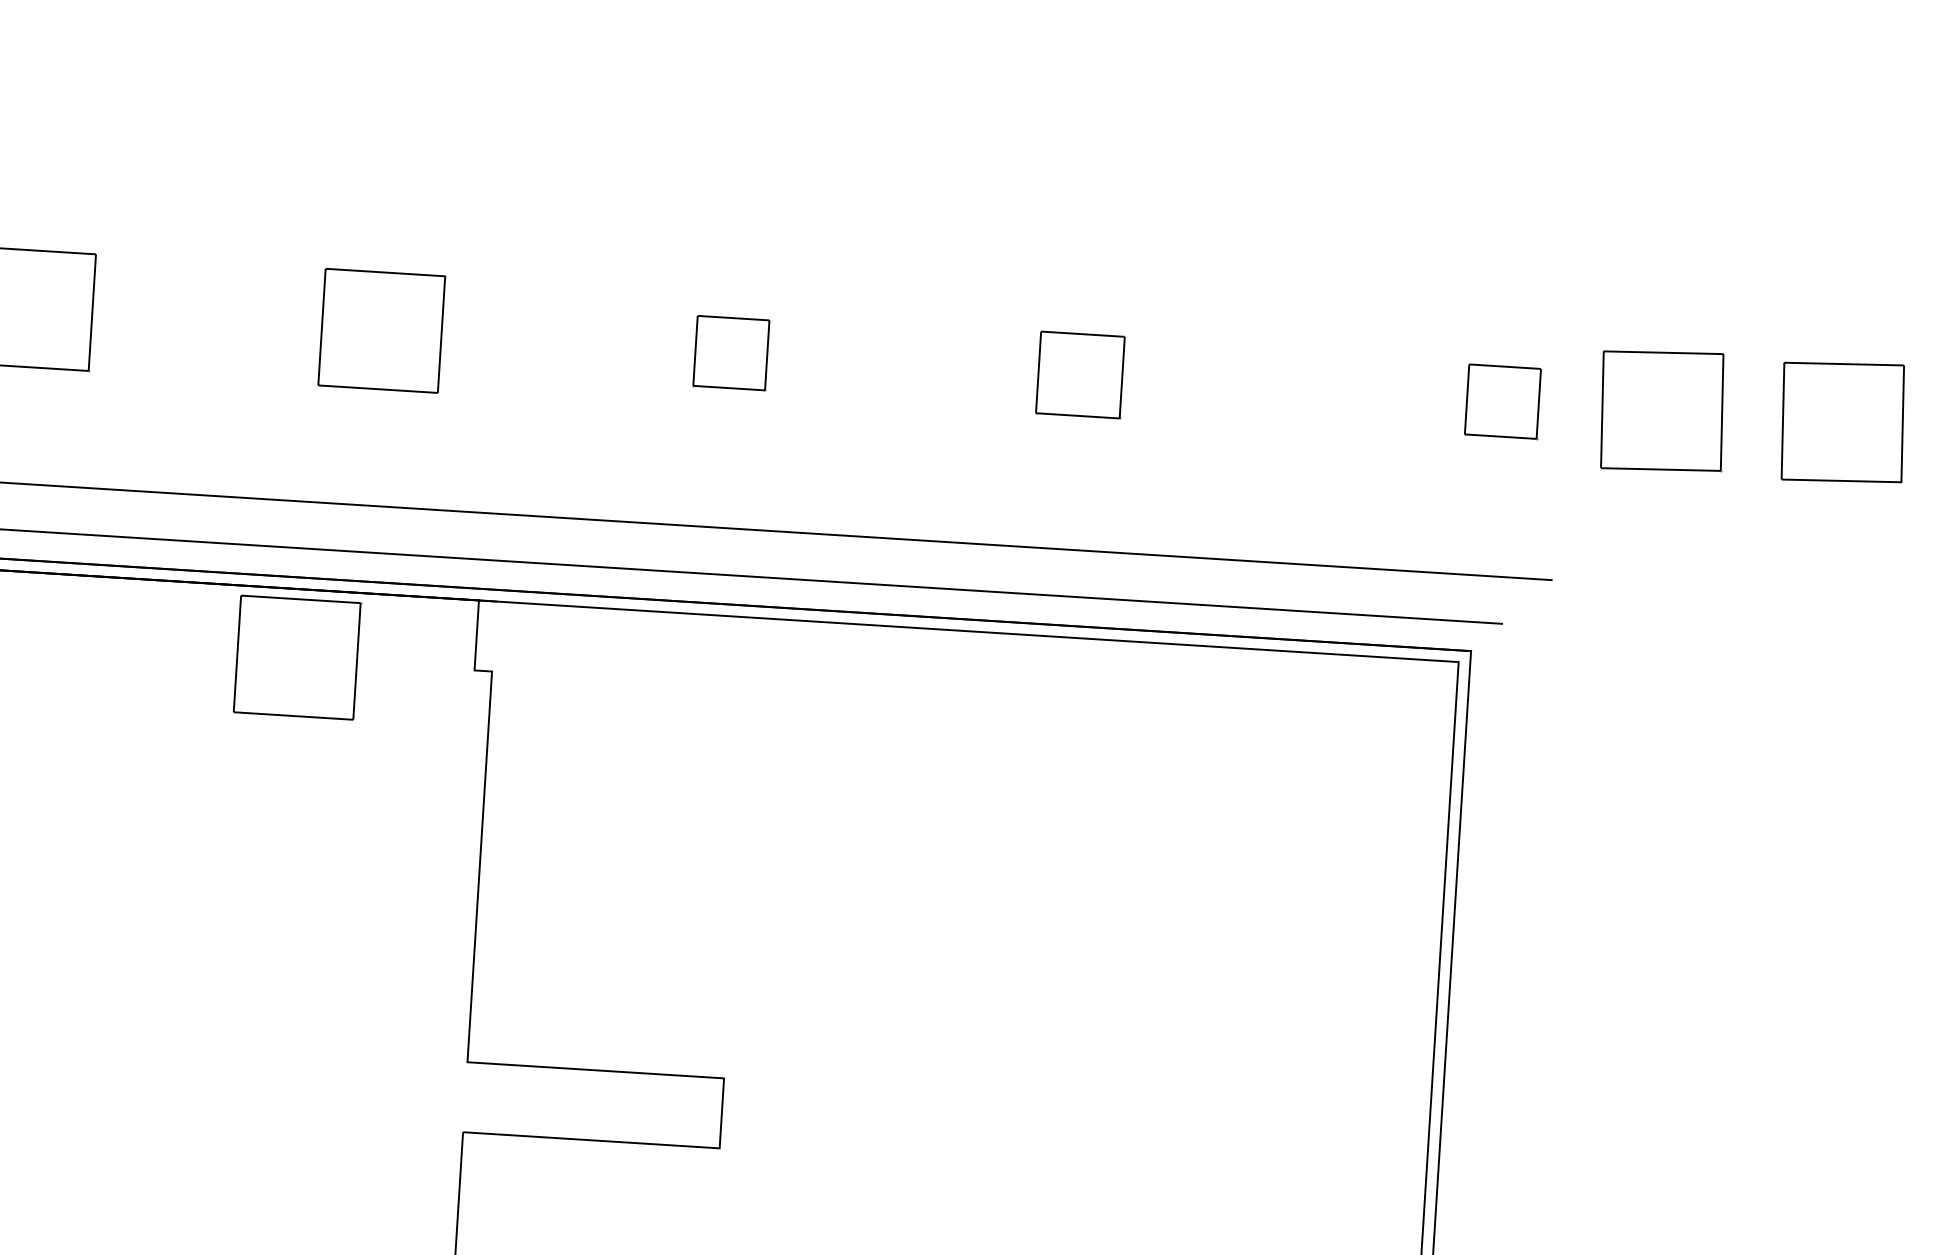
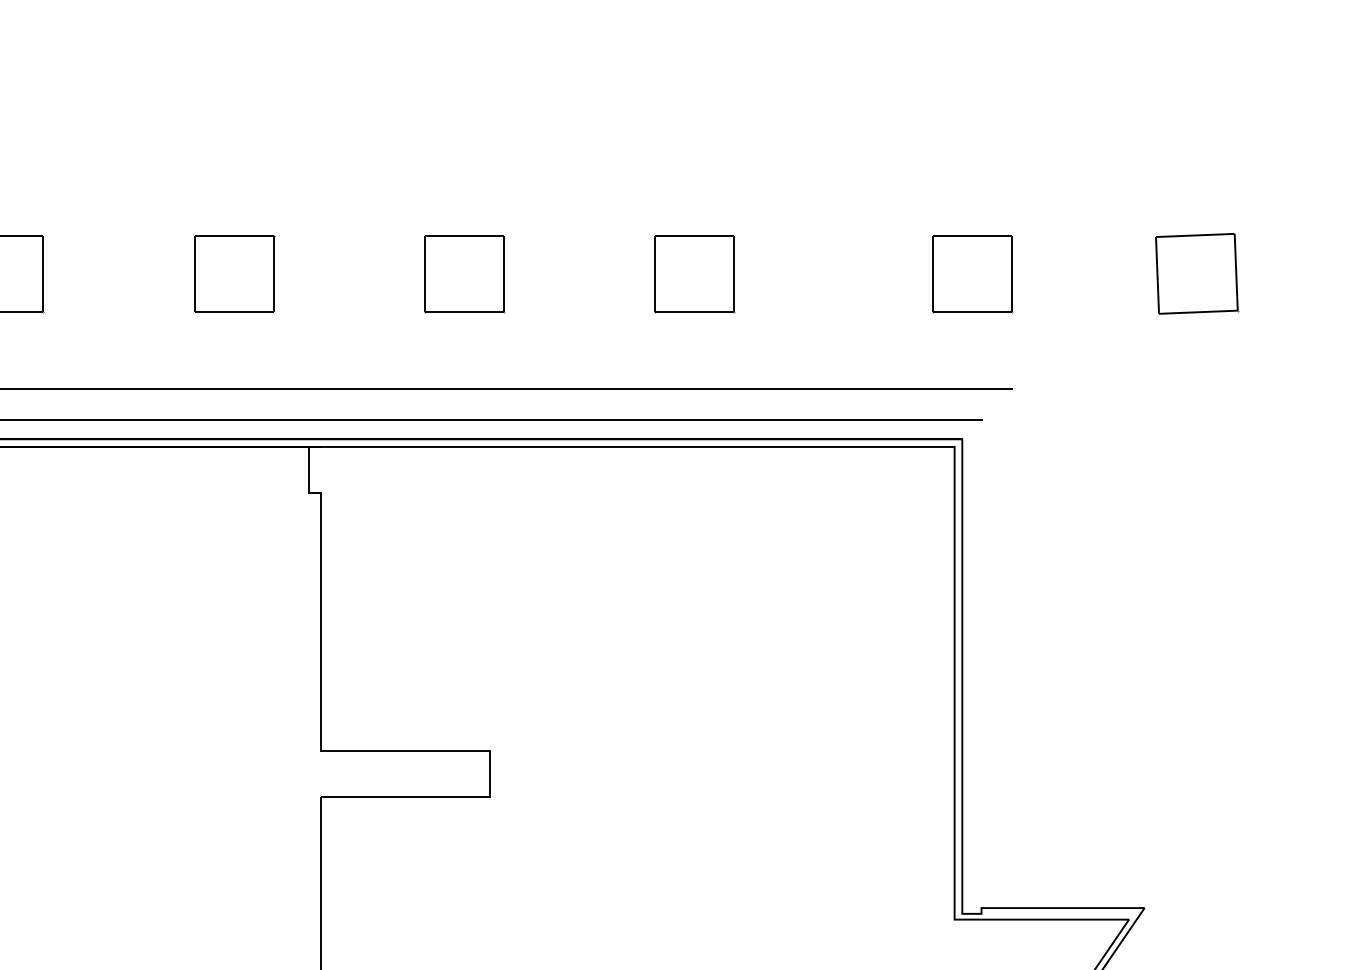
part: (731, 353) -> (464, 274), size x1.67
part: (1080, 375) -> (694, 274), size x1.43
part: (1502, 402) -> (972, 274), size x1.67
part: (1663, 410) -> (1078, 273), removed
part: (297, 656) -> (192, 491), removed

